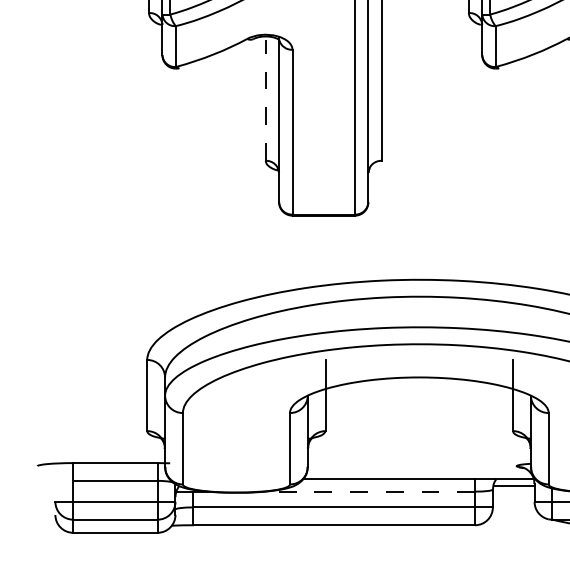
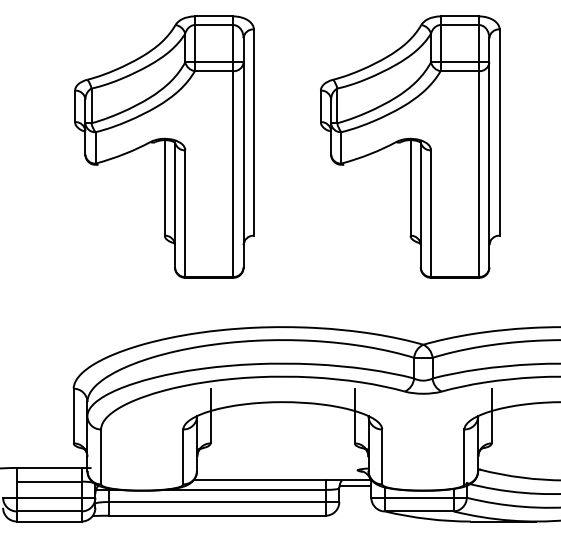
line: (265, 100) -> (164, 189), dashed -> solid
line: (369, 491) -> (244, 489), dashed -> solid

